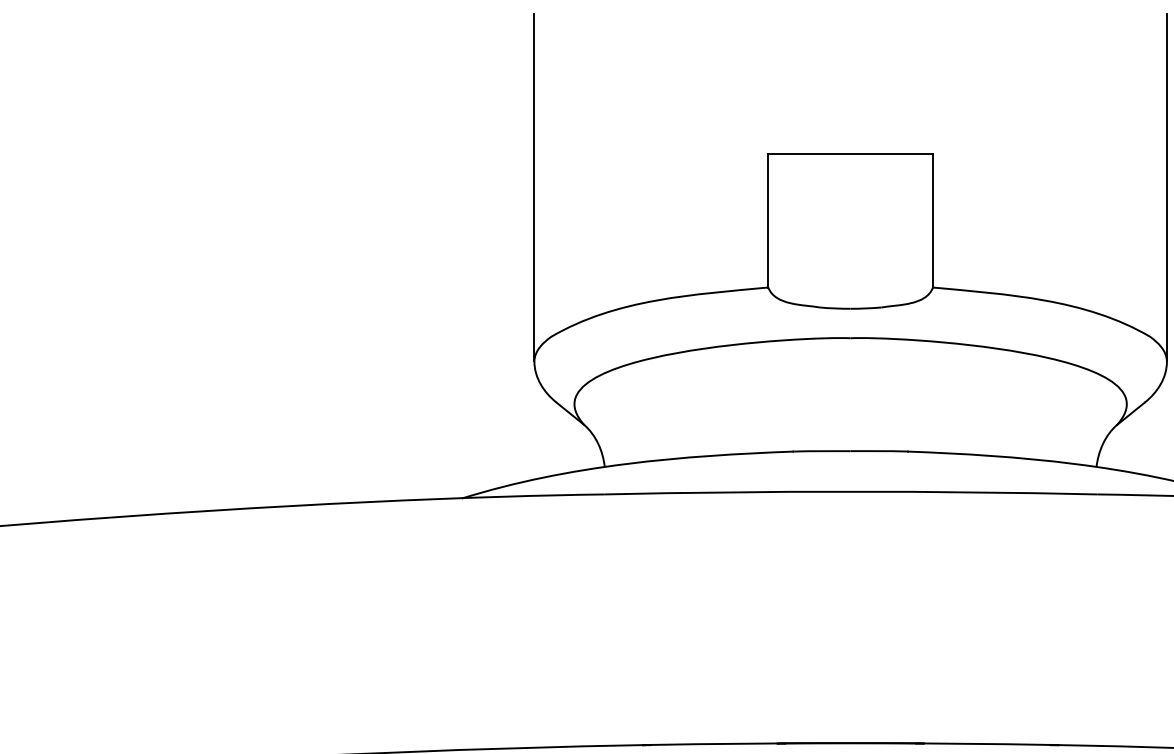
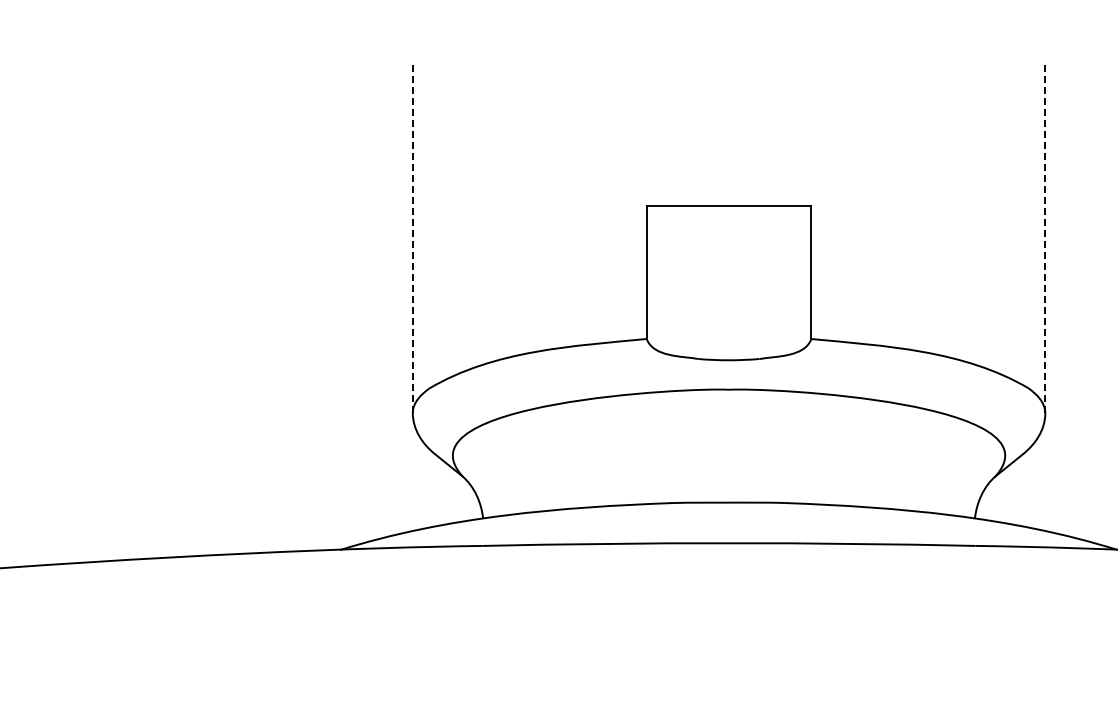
line: (534, 187) -> (412, 238), solid -> dashed
line: (1166, 187) -> (1044, 238), solid -> dashed

